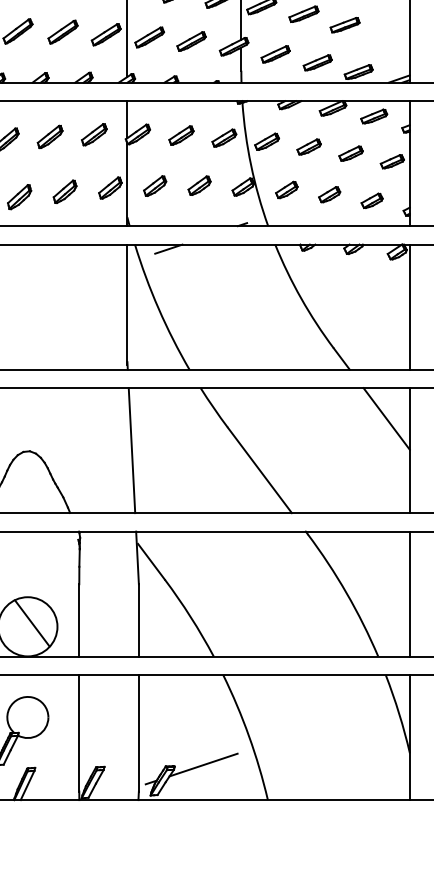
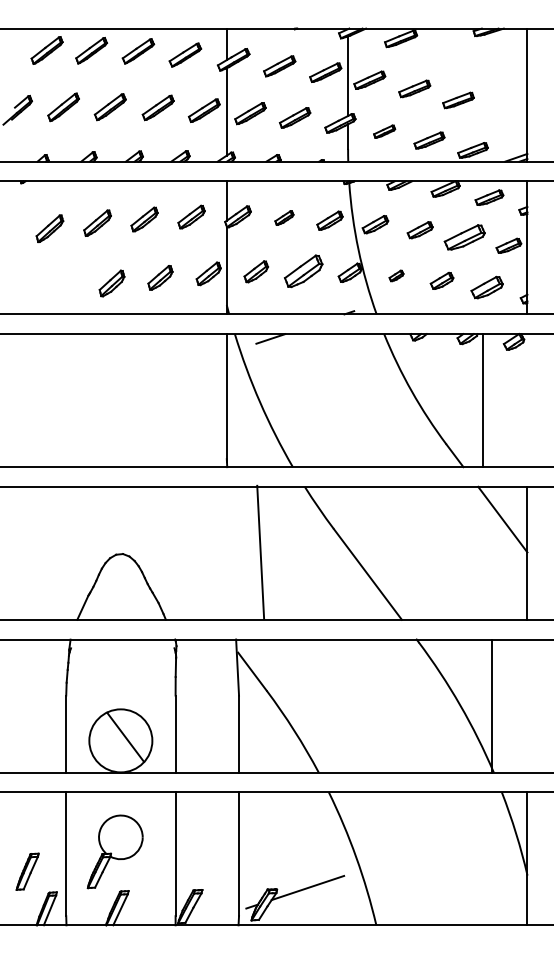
part: (275, 54) -> (384, 131), size x0.7
part: (181, 135) -> (284, 217), size x0.7
part: (350, 152) -> (464, 236), size x1.6
part: (199, 185) -> (303, 271), size x1.6
part: (286, 189) -> (396, 275), size x0.6
part: (372, 200) -> (487, 287), size x1.4
line: (409, 307) -> (483, 400), moved
line: (131, 449) -> (260, 551), moved
line: (409, 593) -> (492, 705), moved

